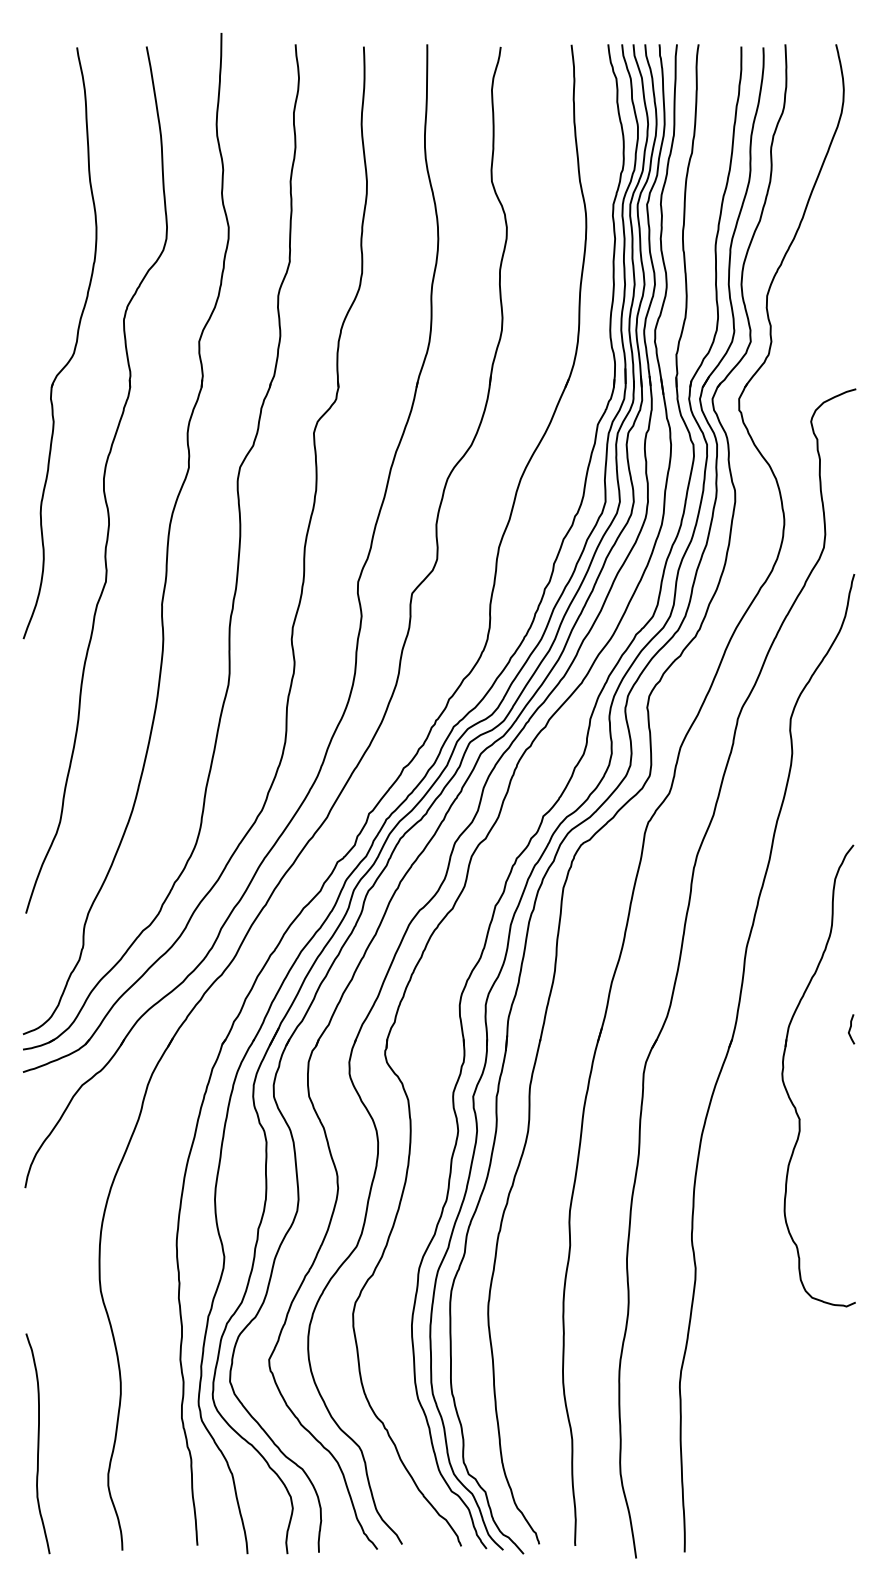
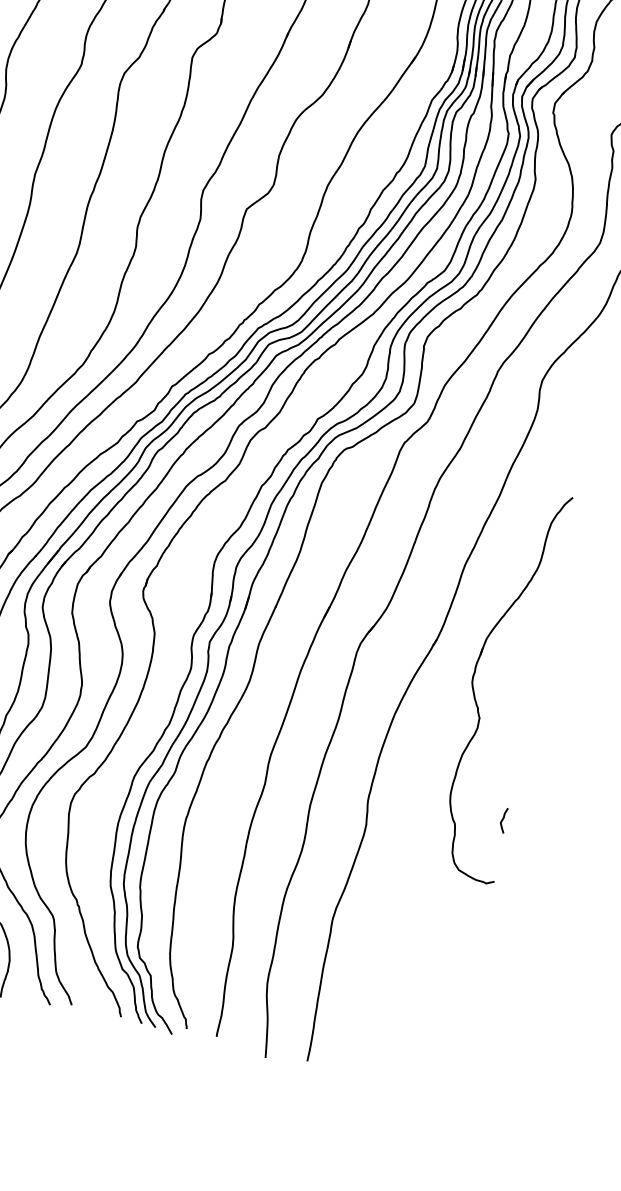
curve: (851, 1028) -> (503, 819), moved

